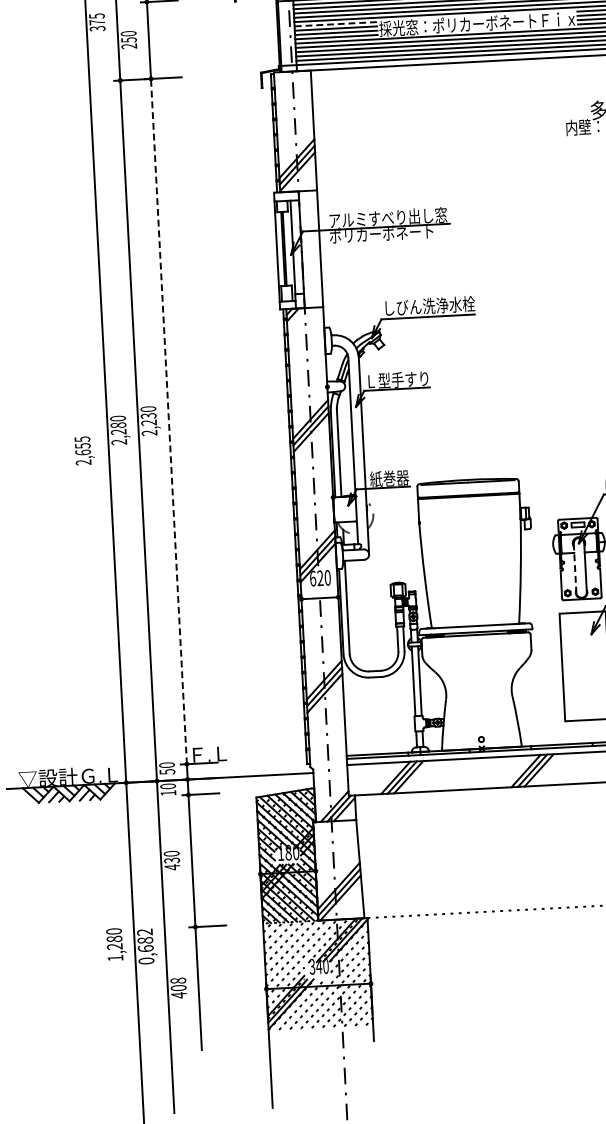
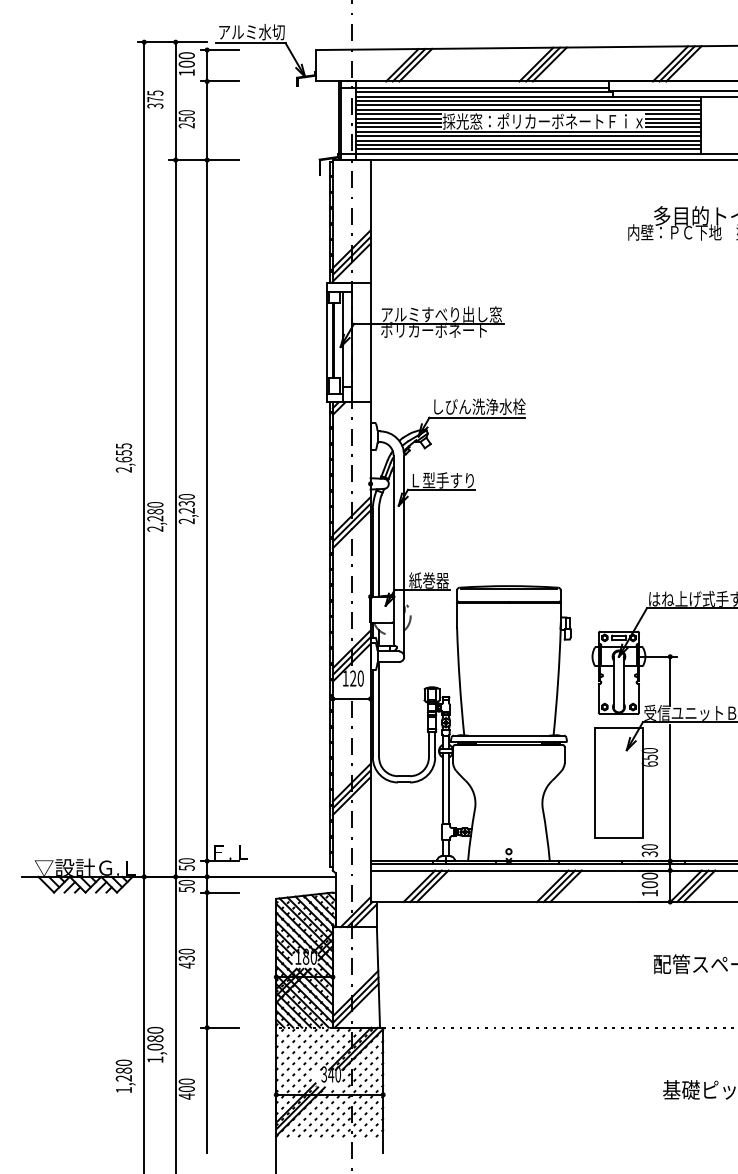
line: (335, 24) -> (398, 114), dashed -> solid
line: (169, 421) -> (207, 510), dashed -> solid
text: (84, 450) -> (125, 457), moved
line: (575, 568) -> (613, 682), dashed -> solid
text: (312, 578) -> (345, 678), 620 -> 120
text: (168, 793) -> (186, 889), 10 -> 50
text: (116, 943) -> (125, 1075), moved
text: (145, 946) -> (155, 1044), 0,682 -> 1,080
text: (178, 980) -> (186, 1081), 408 -> 400

